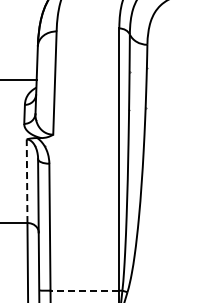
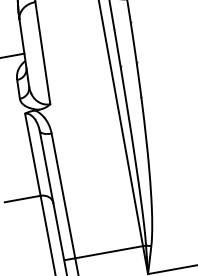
line: (27, 181) -> (33, 154), dashed -> solid
line: (84, 290) -> (108, 252), dashed -> solid

